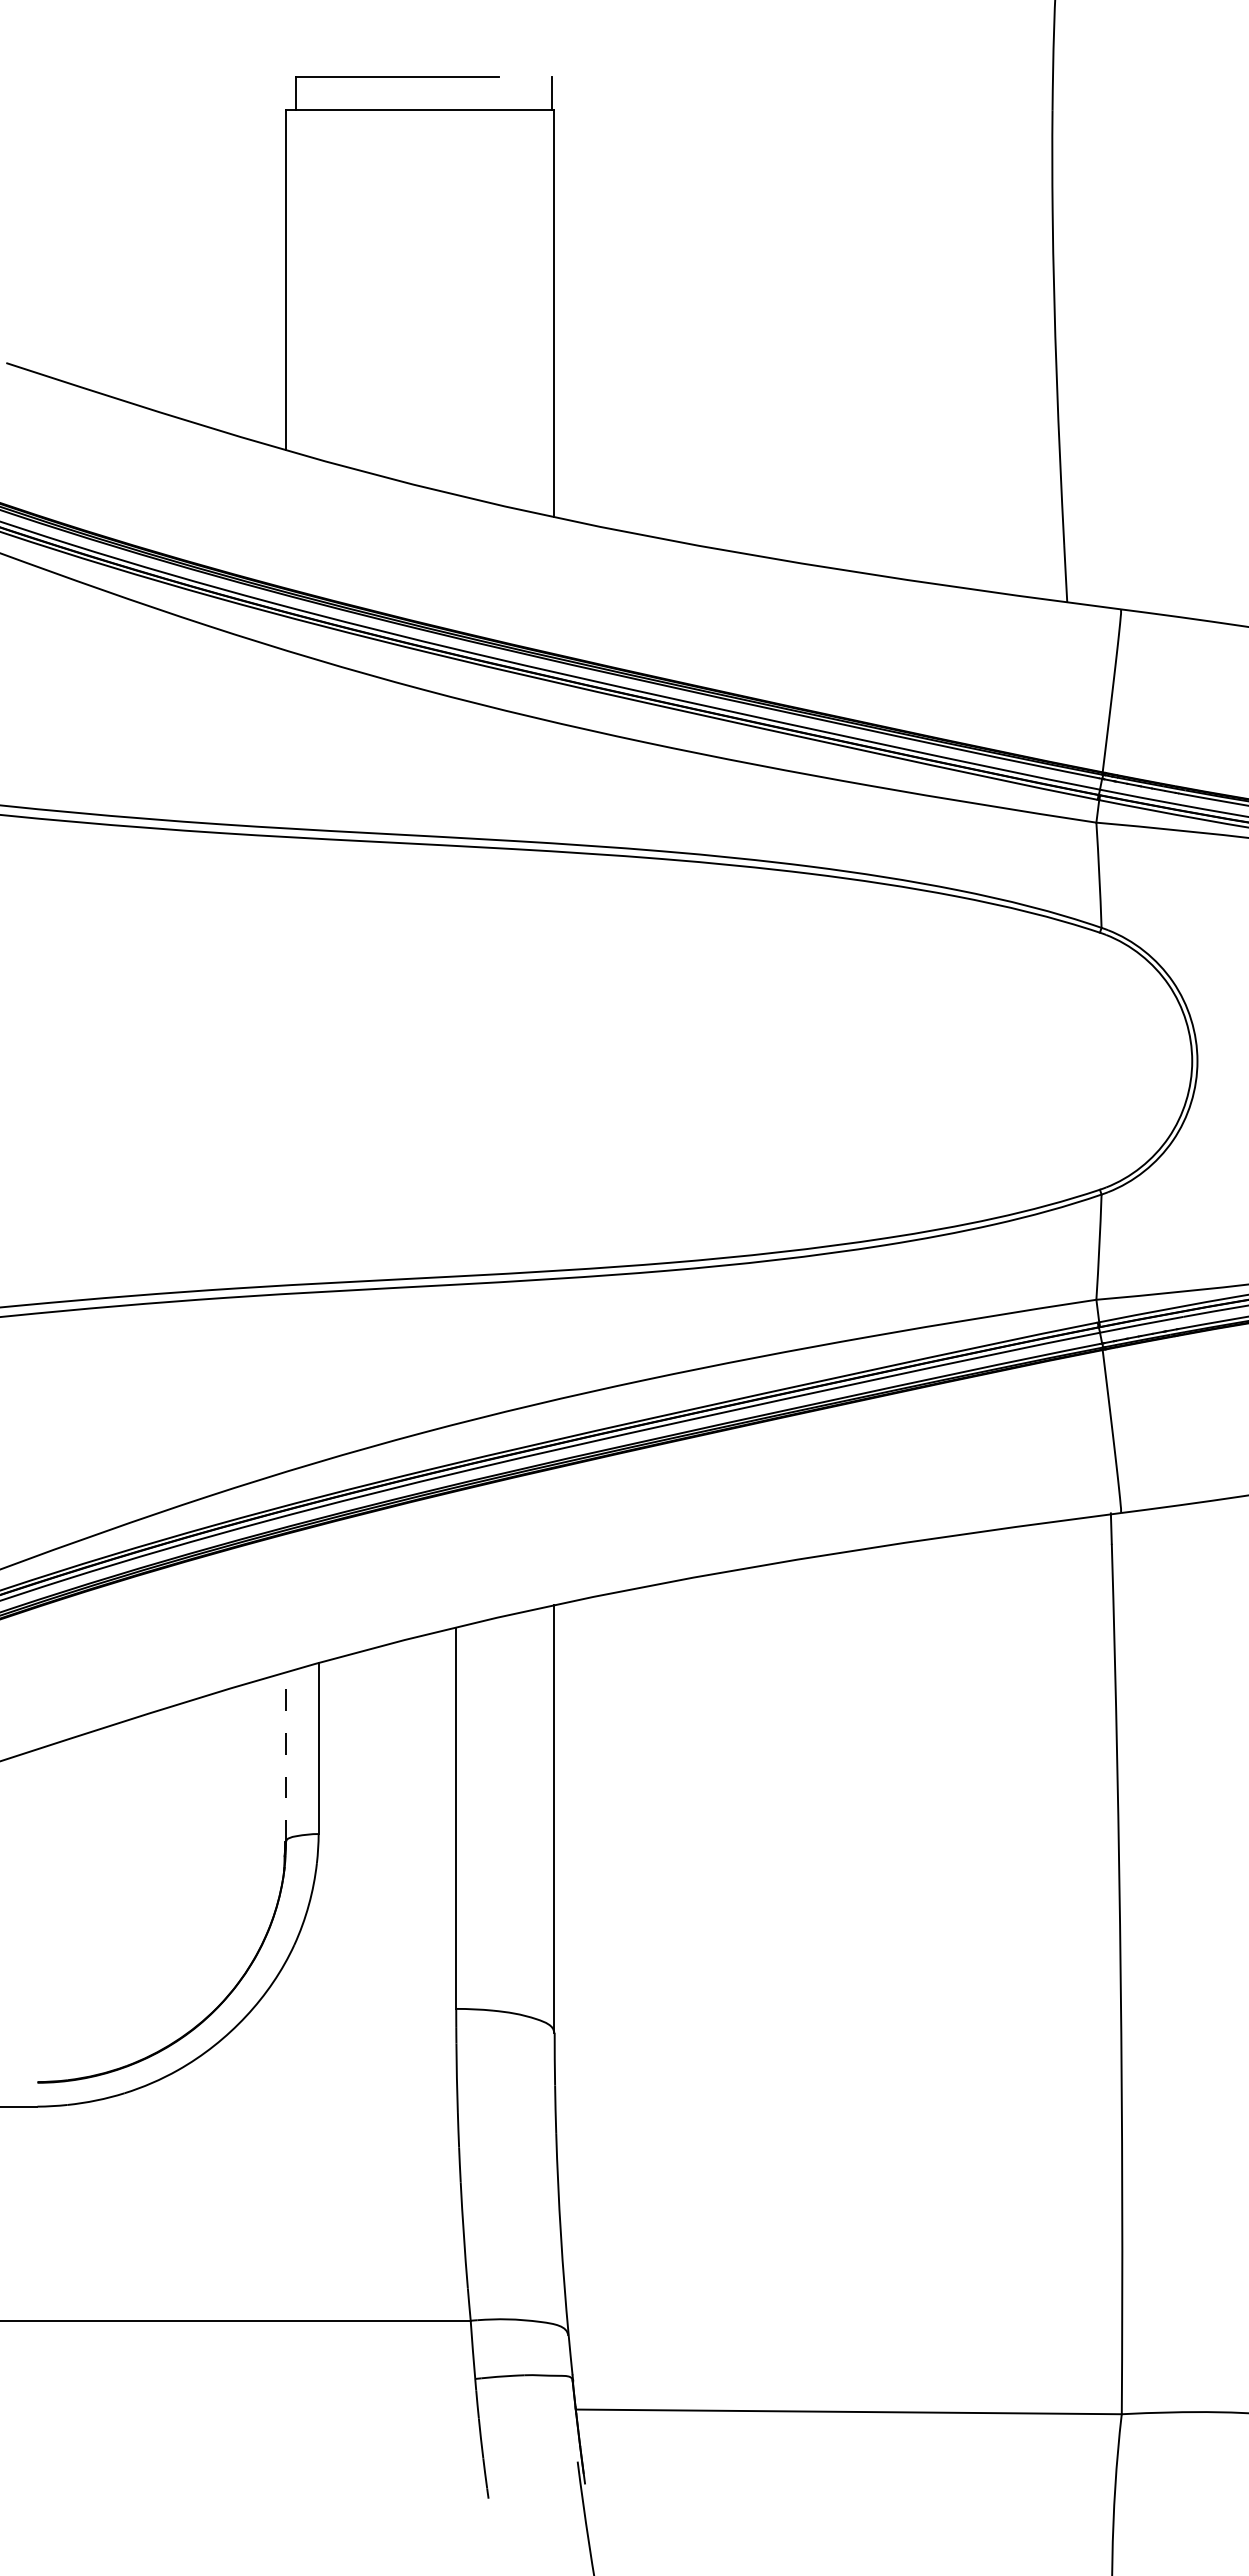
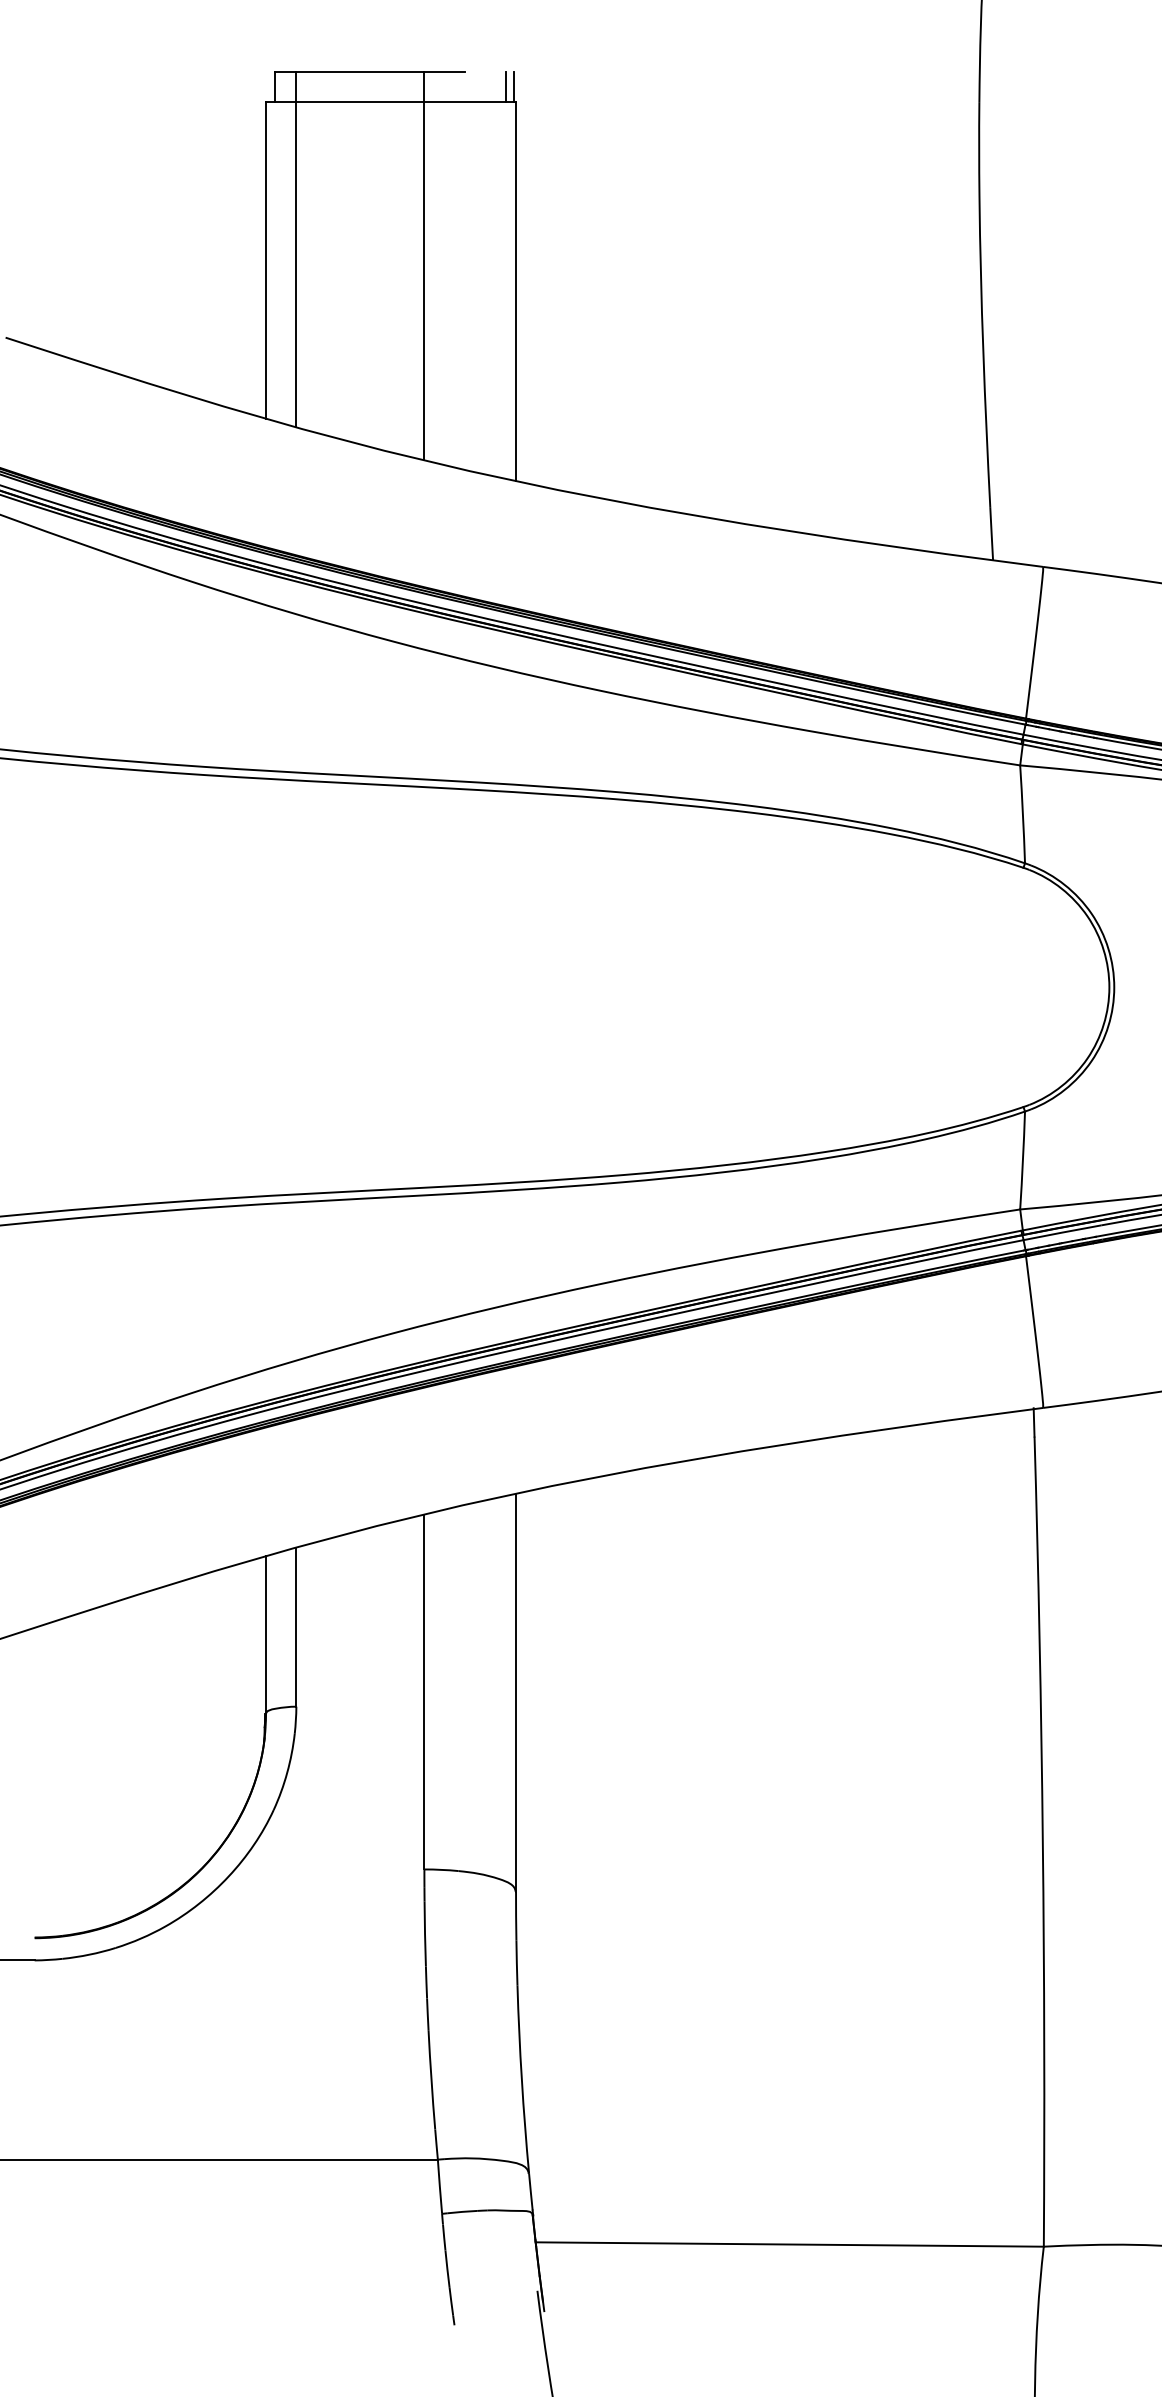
line: (544, 93) -> (506, 86), added
line: (318, 268) -> (296, 249), added
line: (456, 285) -> (424, 265), added
line: (286, 1757) -> (266, 1635), dashed -> solid

